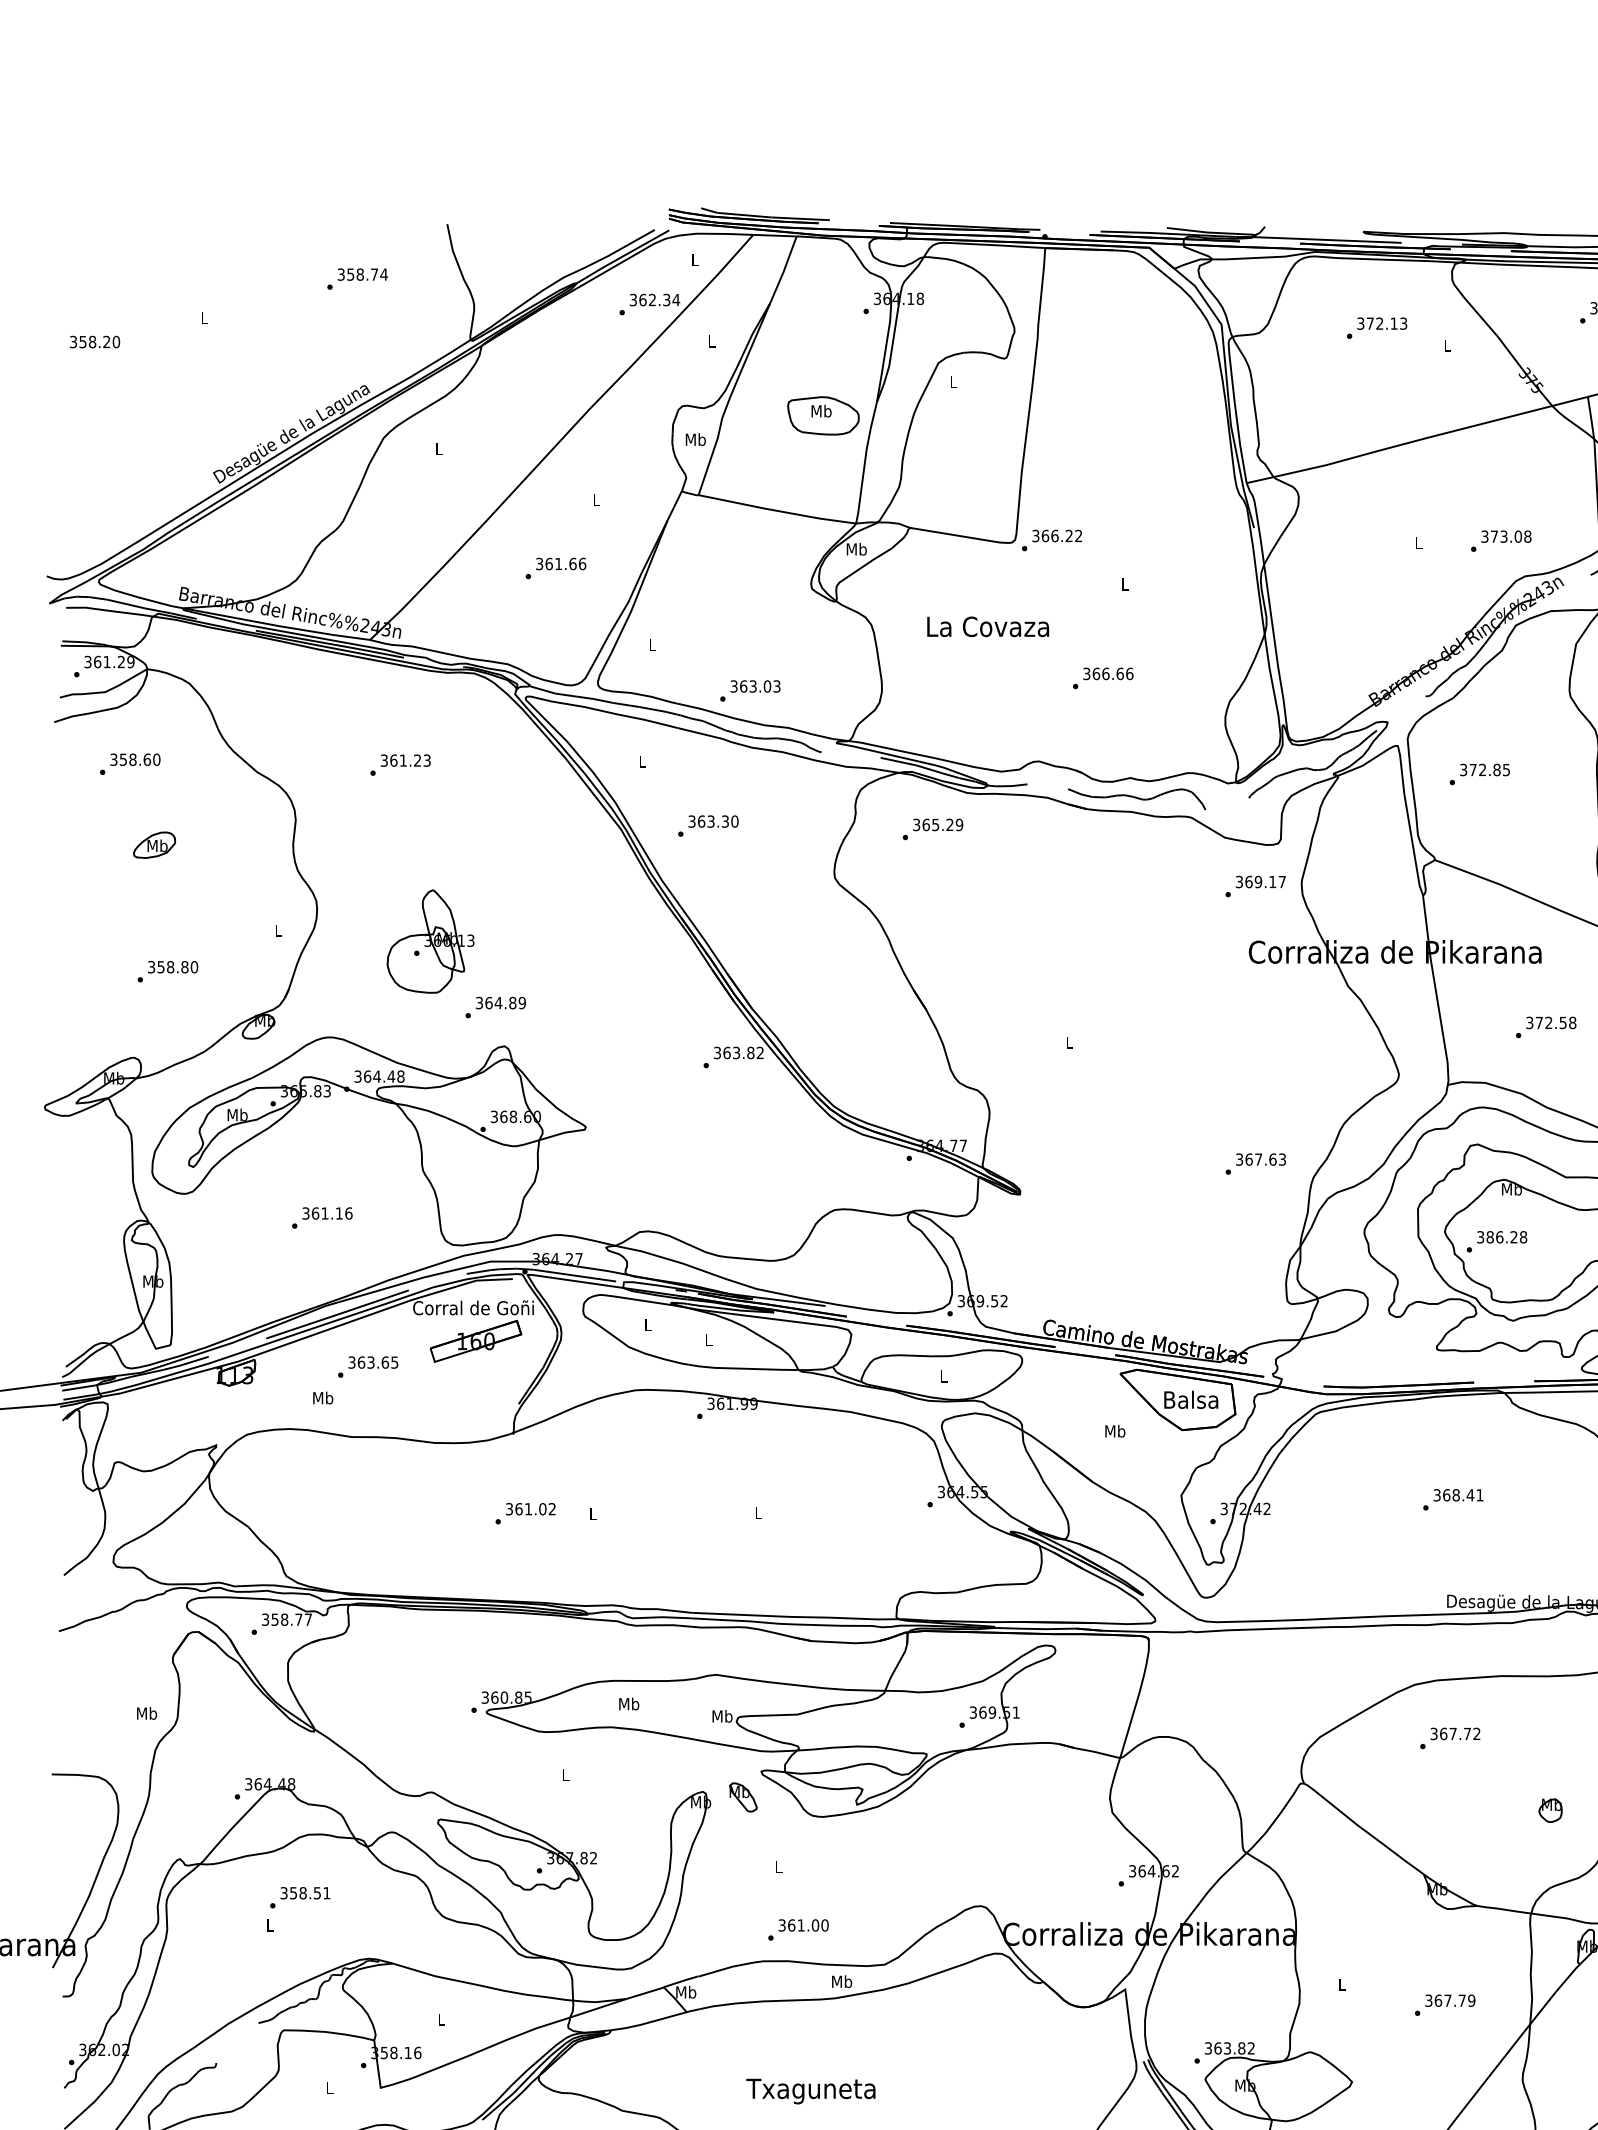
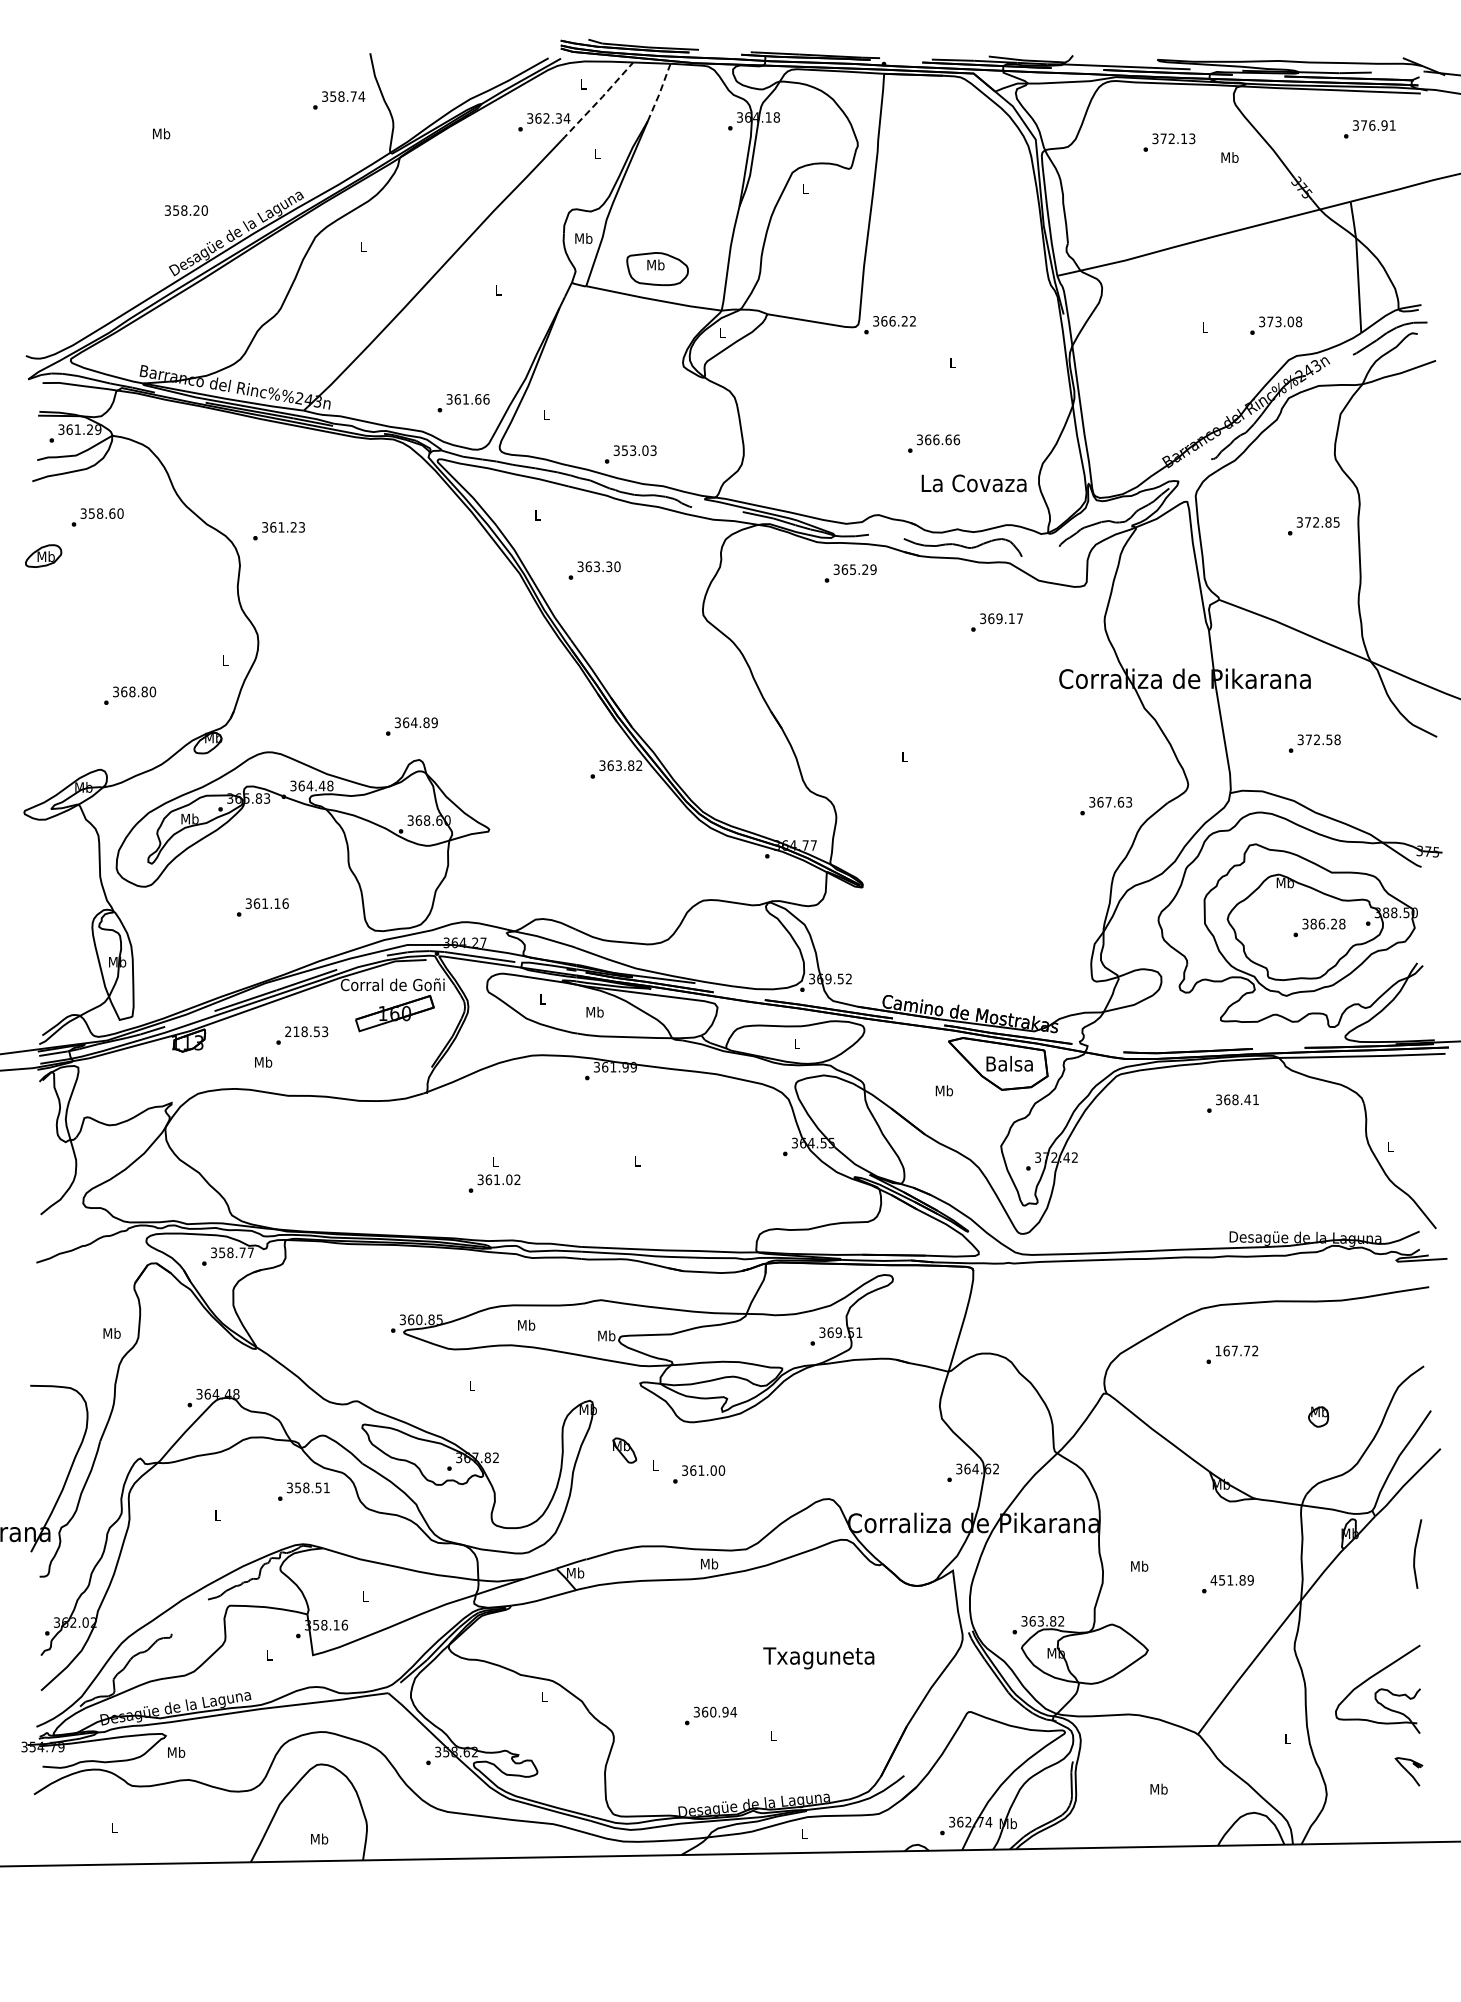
line: (783, 270) -> (659, 93), solid -> dashed
text: (358, 279) -> (339, 100), moved
line: (711, 280) -> (597, 101), solid -> dashed
text: (204, 317) -> (161, 133), L -> Mb
text: (95, 341) -> (186, 210), moved
text: (1446, 345) -> (1229, 157), L -> Mb
part: (823, 415) -> (657, 268), moved
text: (855, 549) -> (721, 332), Mb -> L
text: (555, 568) -> (463, 403), moved
text: (987, 626) -> (973, 483), moved
text: (743, 686) -> (624, 450), 363.03 -> 353.03
text: (399, 765) -> (278, 531), moved
text: (1479, 774) -> (1313, 526), moved
text: (932, 829) -> (850, 573), moved
part: (154, 844) -> (43, 555), moved
text: (1255, 886) -> (996, 622), moved
part: (430, 941) -> (355, 669), removed
text: (161, 966) -> (124, 691), 358.80 -> 368.80
text: (1256, 1164) -> (1106, 806), moved
text: (1496, 1241) -> (1319, 927), moved
text: (708, 1338) -> (594, 1011), L -> Mb
text: (373, 1362) -> (306, 1031), 363.65 -> 218.53
text: (1452, 1499) -> (1232, 1103), moved
text: (525, 1513) -> (494, 1183), moved
text: (1434, 1733) -> (1218, 1350), 367.72 -> 167.72
part: (743, 1797) -> (624, 1450), moved
text: (299, 1897) -> (303, 1491), moved
text: (798, 1929) -> (699, 1474), moved
text: (1342, 1983) -> (1139, 1565), L -> Mb
text: (1444, 2000) -> (1227, 1580), 367.79 -> 451.89
text: (810, 2091) -> (818, 1658), moved

